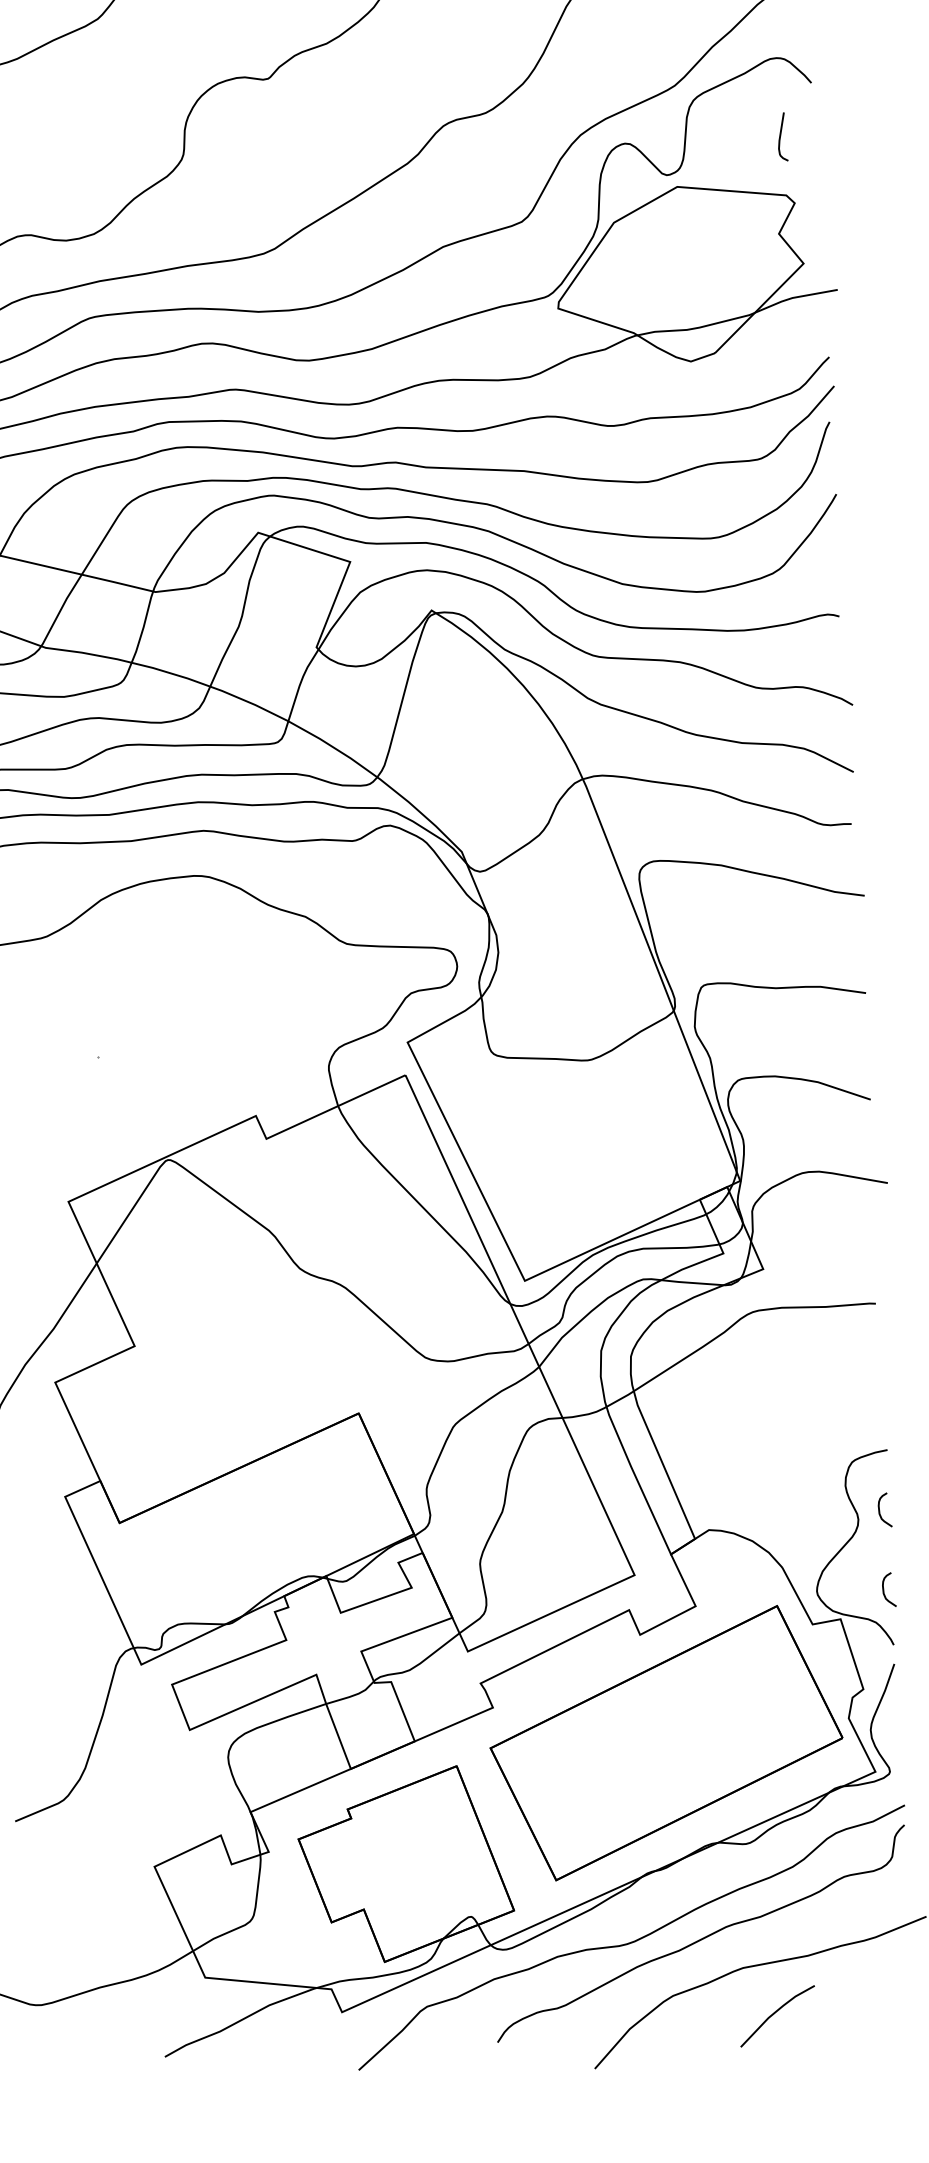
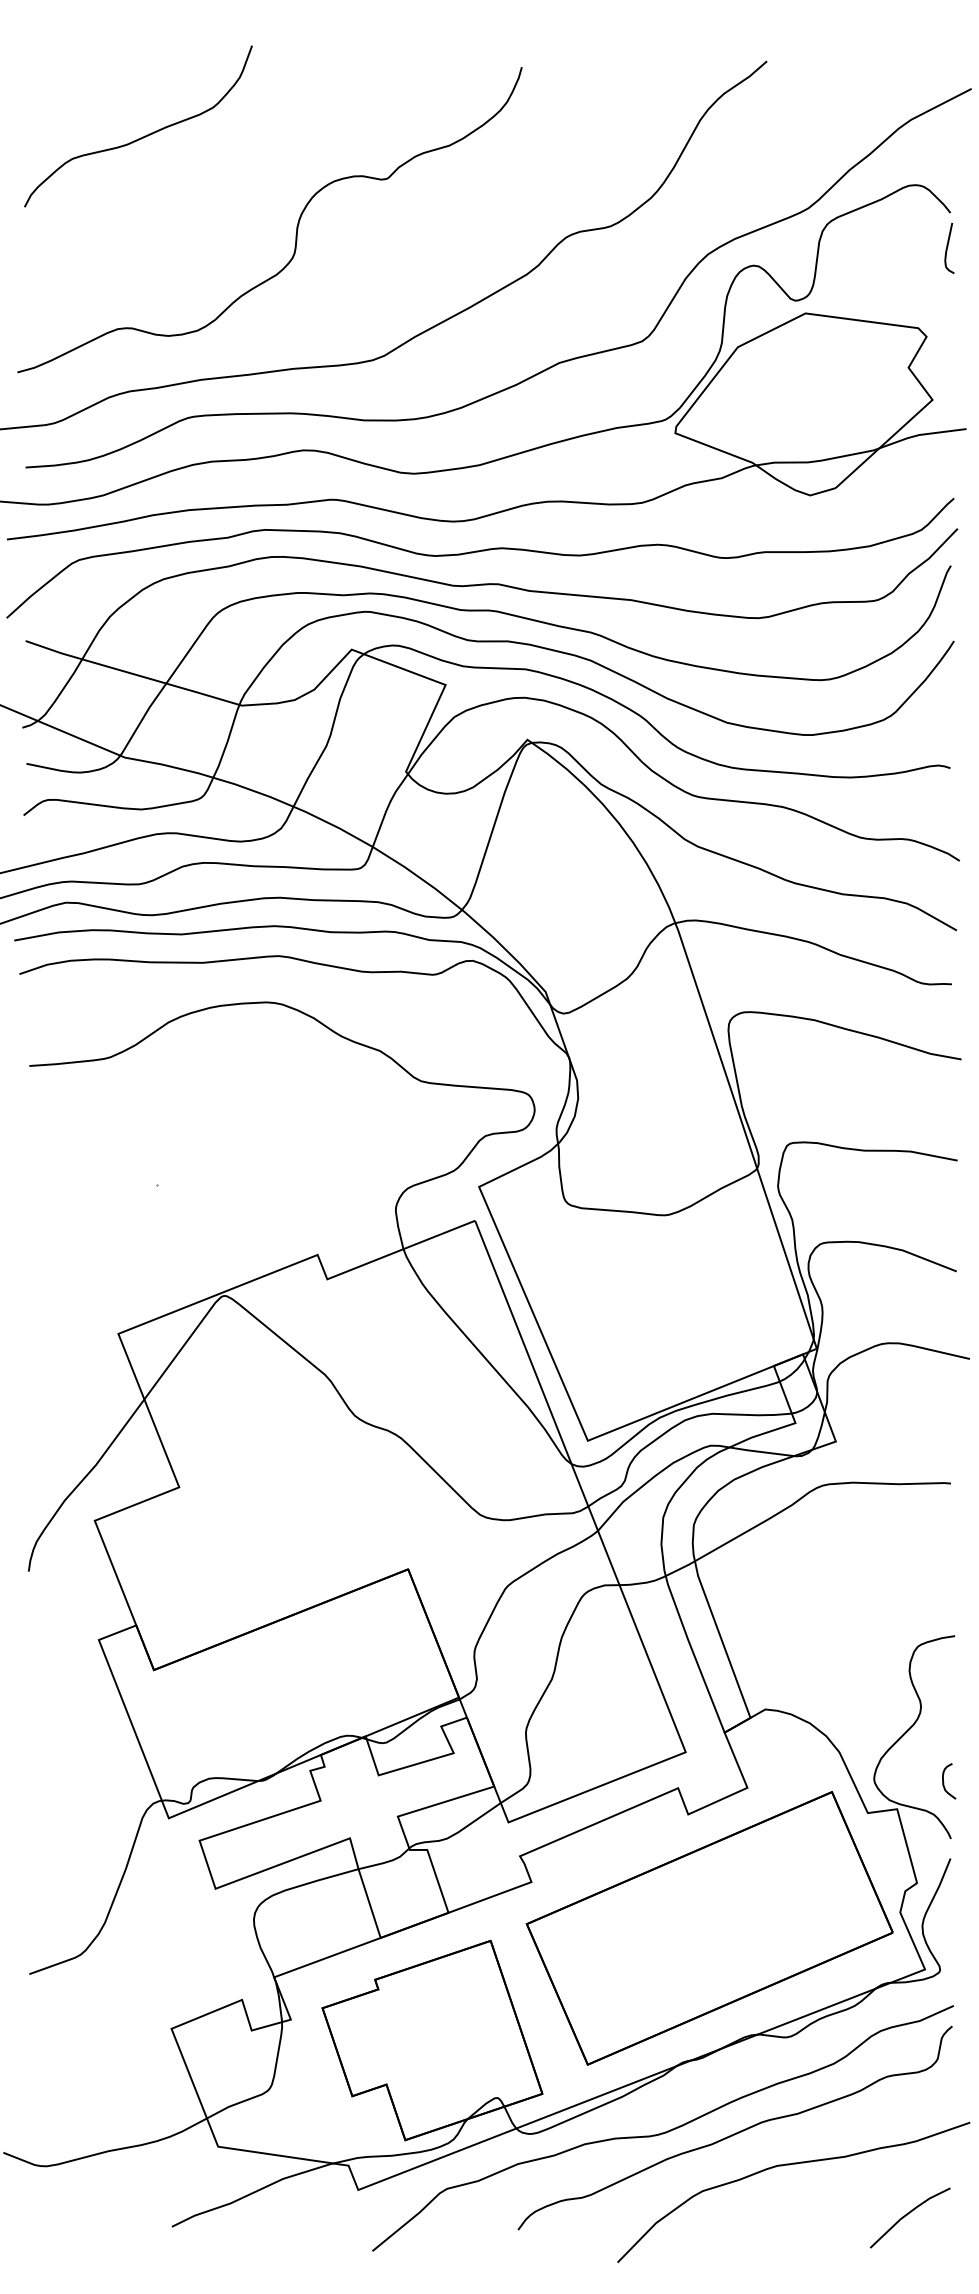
curve: (781, 135) -> (948, 246), moved
curve: (880, 1511) -> (944, 1699), removed
line: (775, 2013) -> (908, 2214), moved

